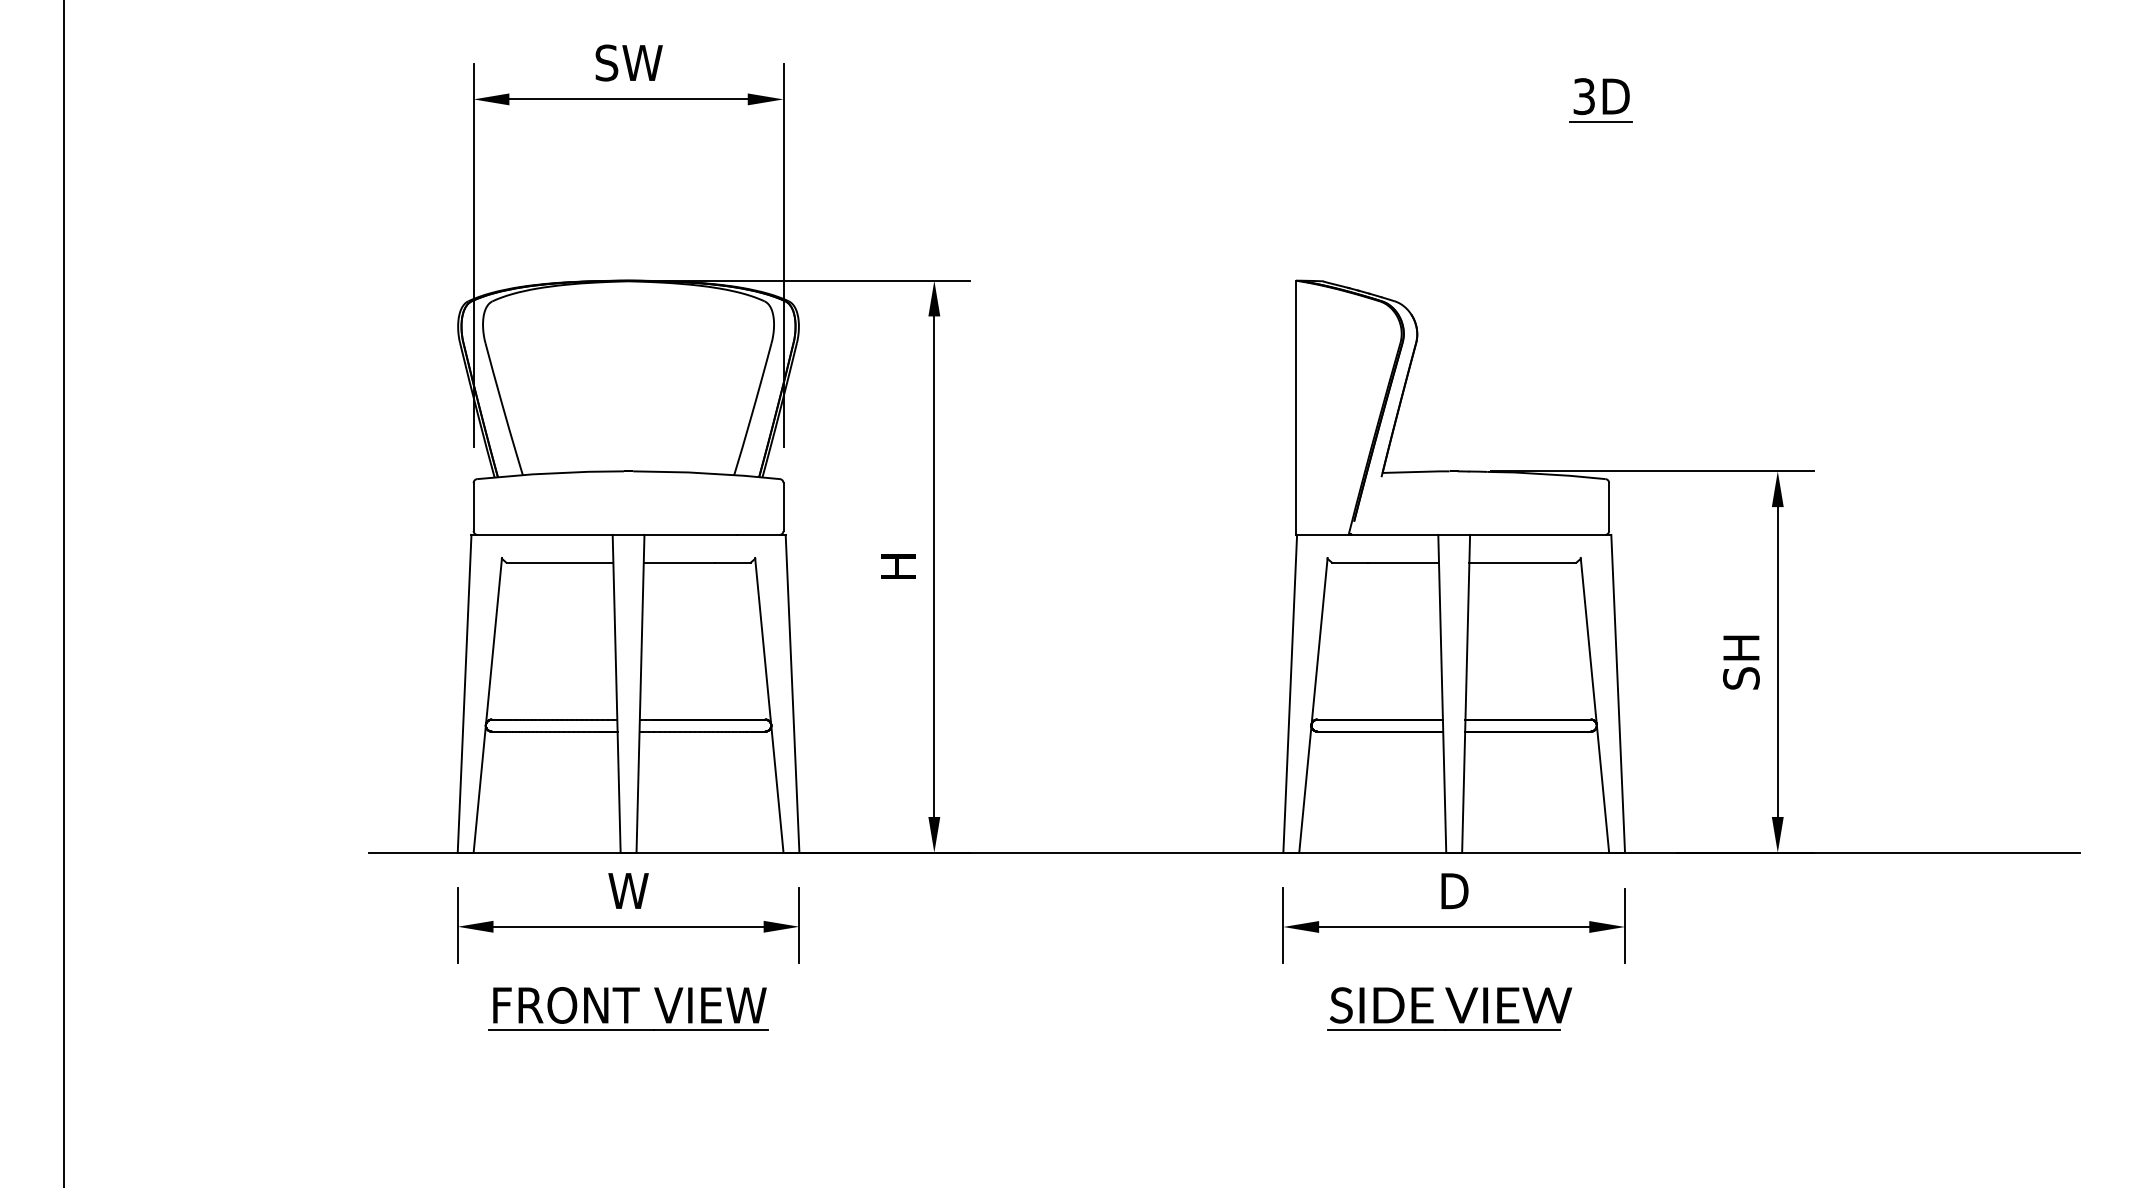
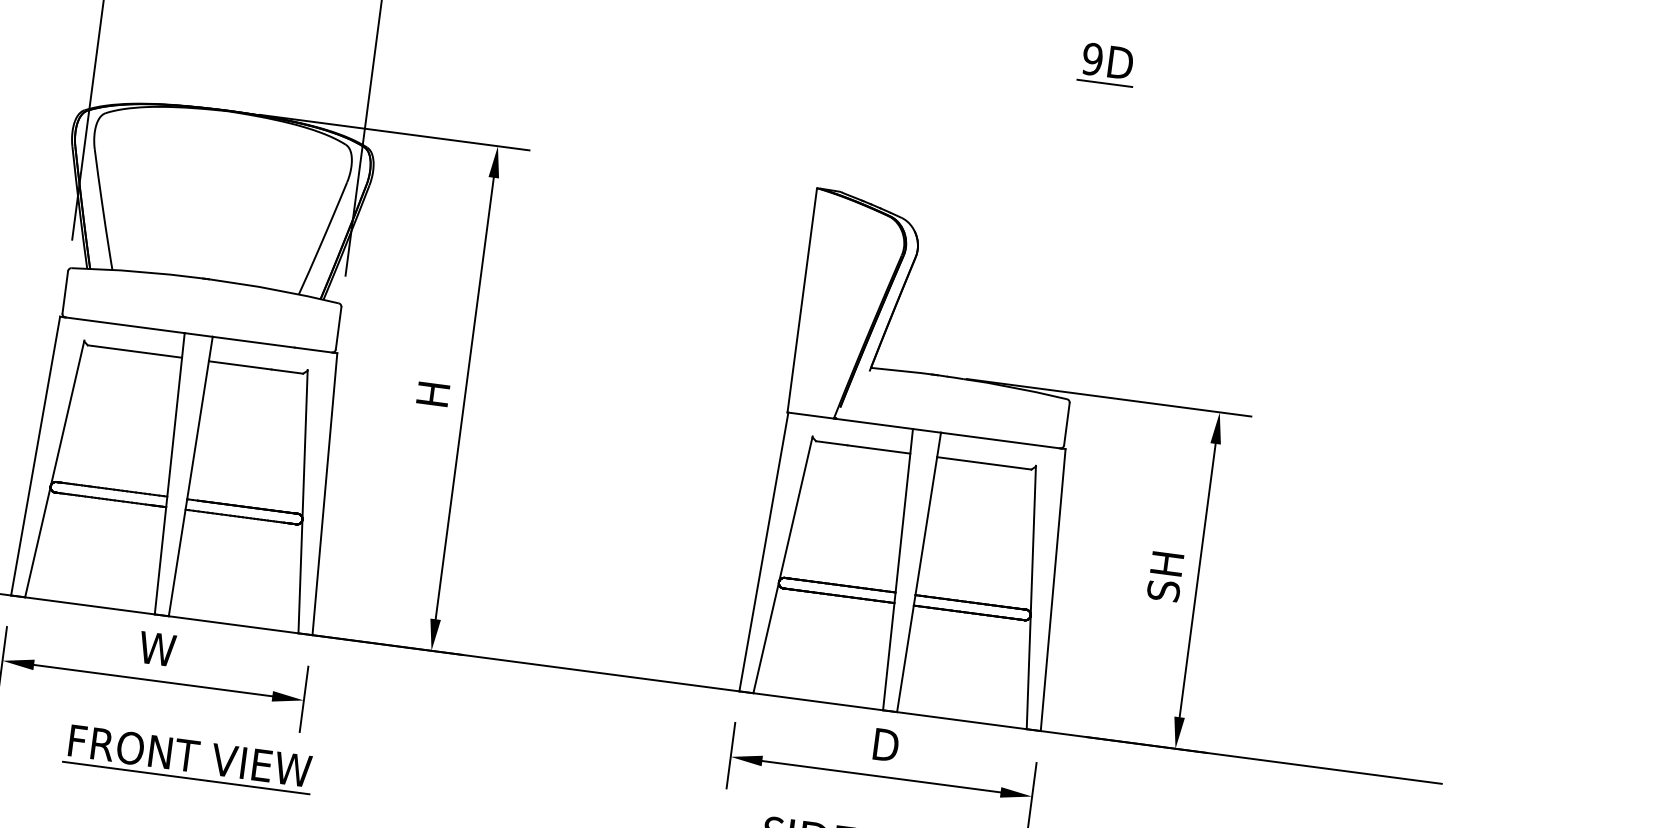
text: (1584, 96) -> (1092, 59), 3D -> 9D
part: (628, 1008) -> (188, 758), moved

